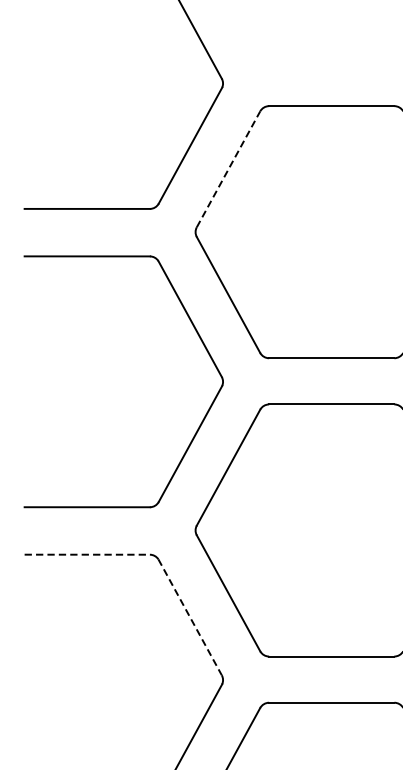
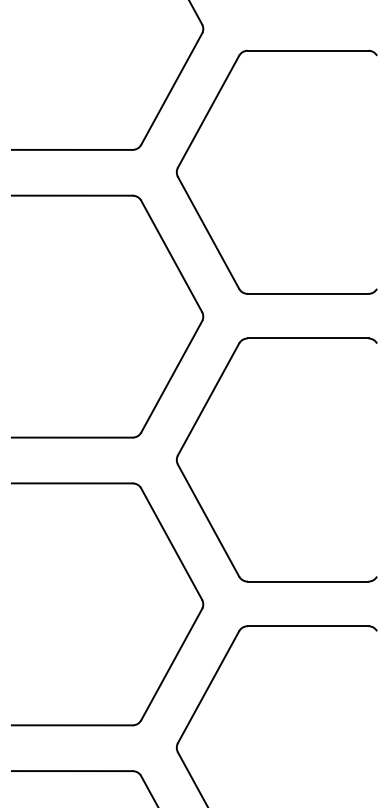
line: (228, 169) -> (208, 111), dashed -> solid
line: (87, 554) -> (72, 483), dashed -> solid
line: (190, 617) -> (171, 543), dashed -> solid

